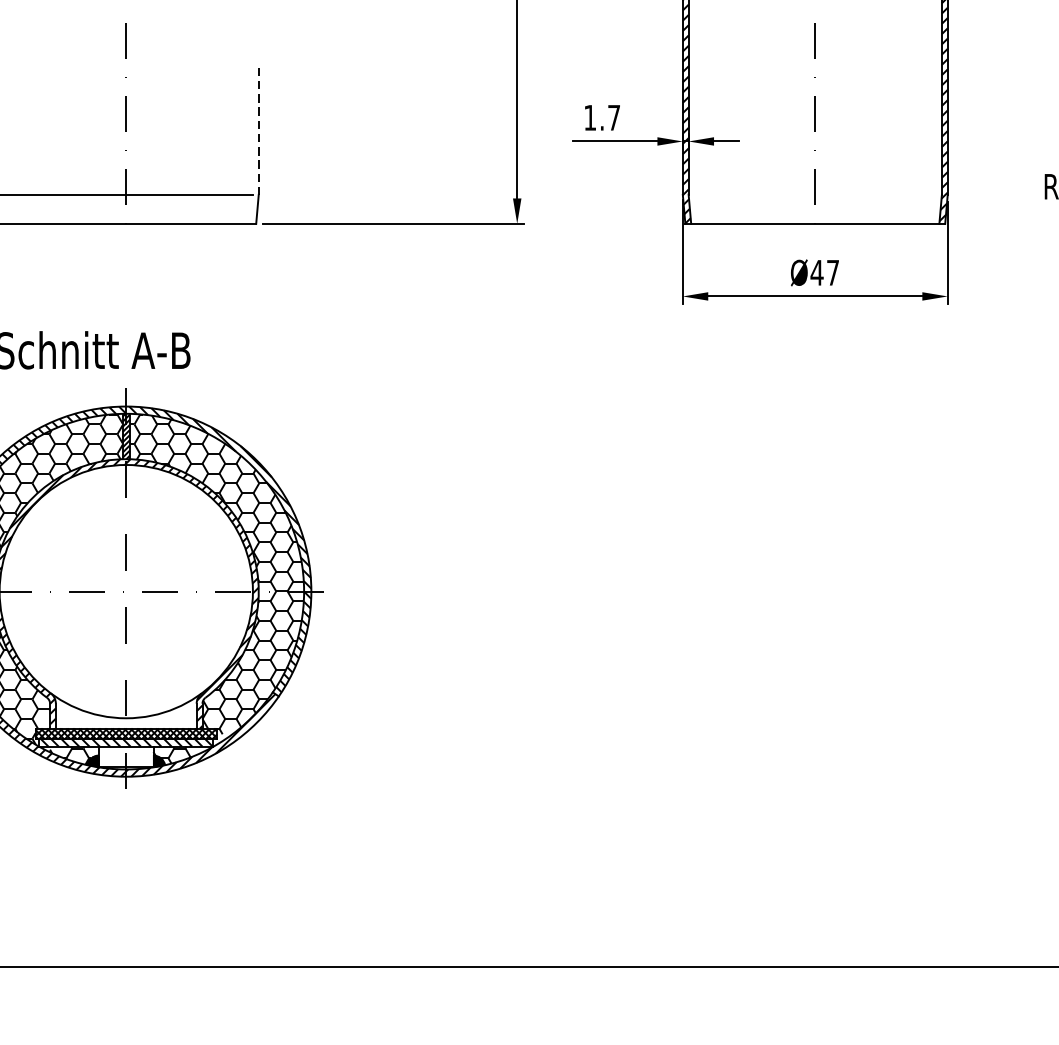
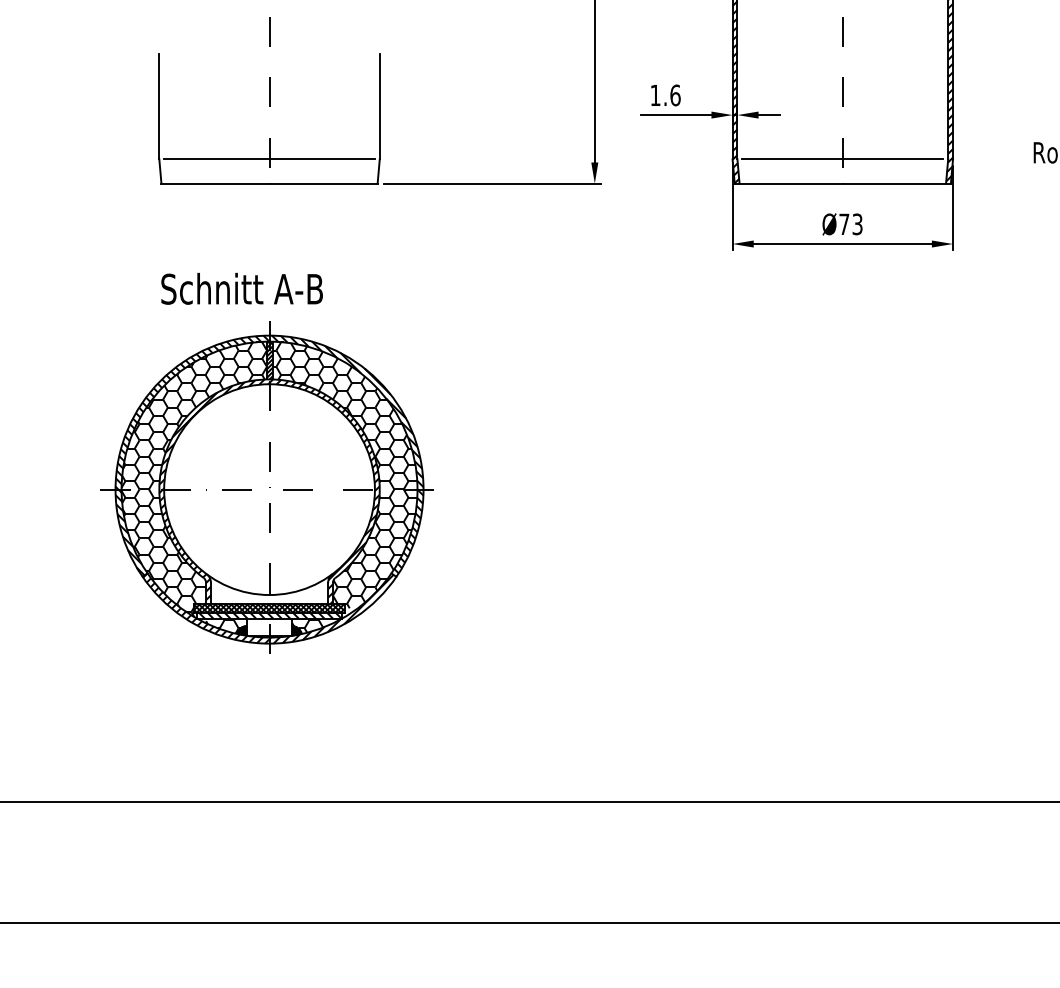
text: (614, 117) -> (675, 95), 1.7 -> 1.6
line: (258, 131) -> (379, 106), dashed -> solid
line: (814, 194) -> (842, 159), added
text: (824, 272) -> (850, 224), Ø47 -> Ø73

